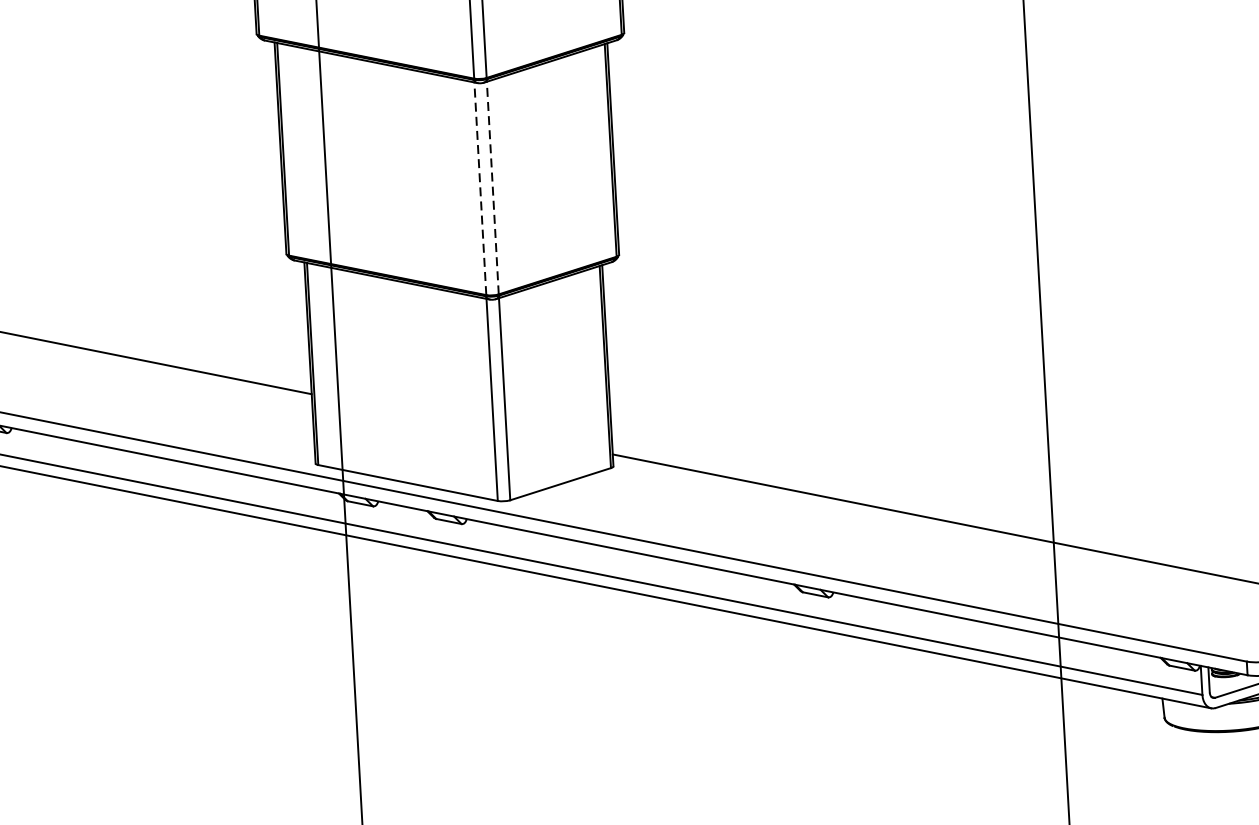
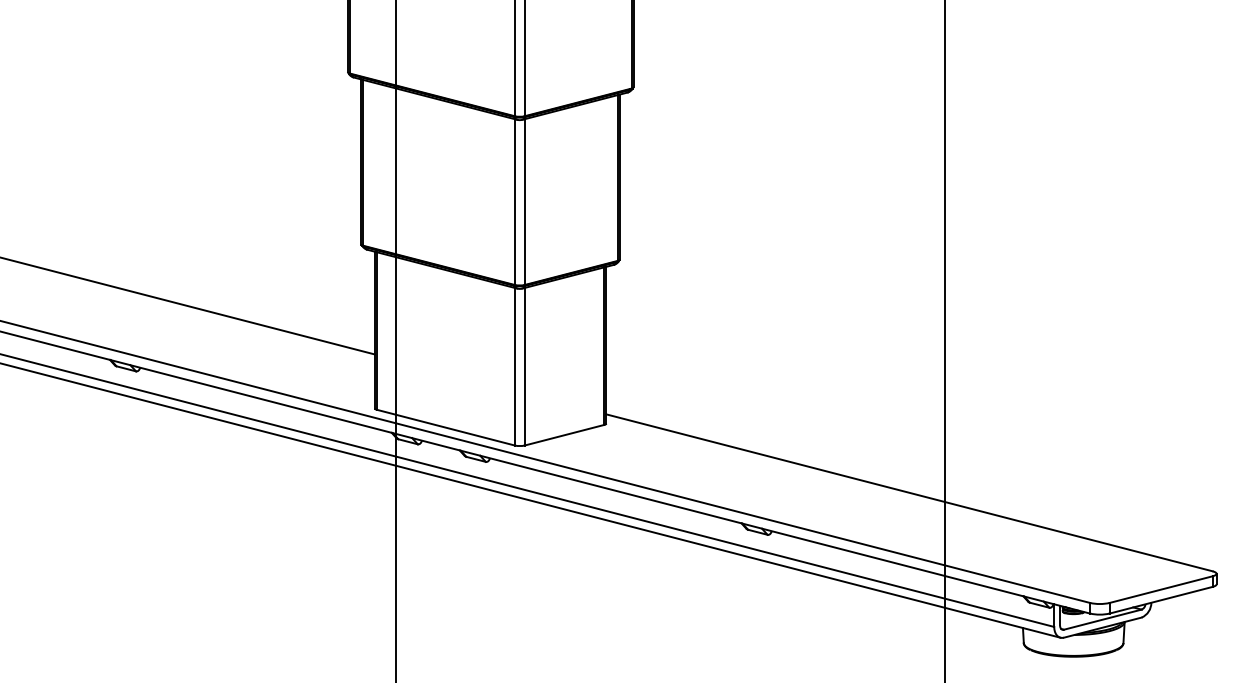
line: (492, 188) -> (524, 202), dashed -> solid
line: (479, 189) -> (514, 202), dashed -> solid

